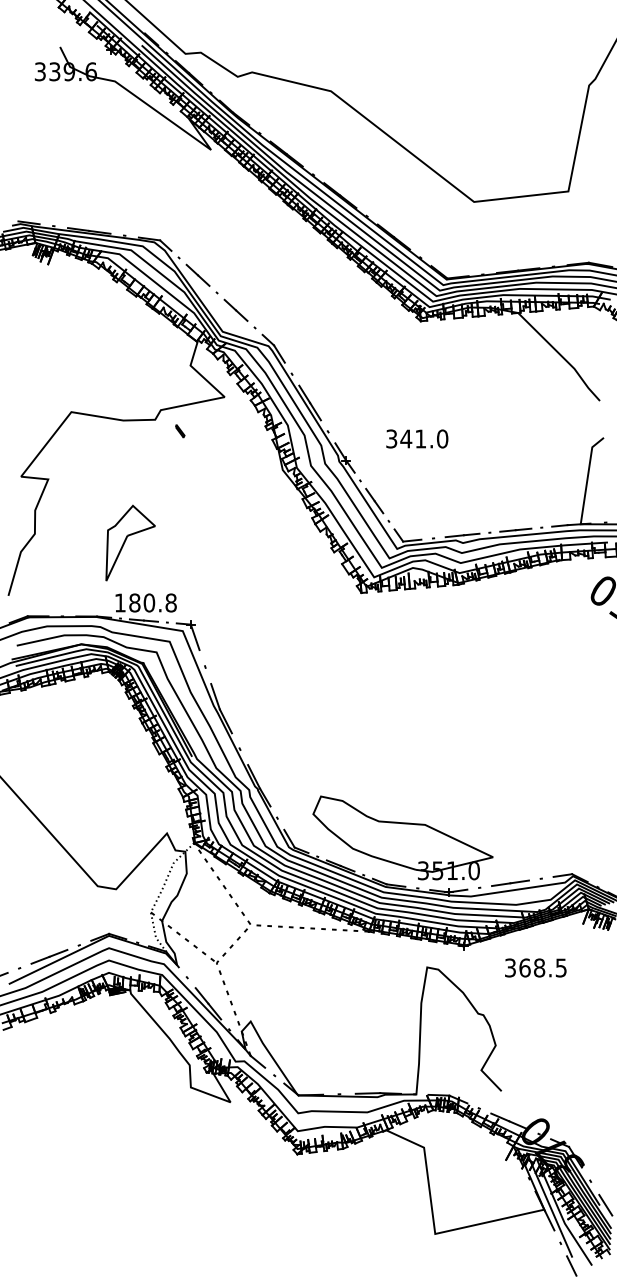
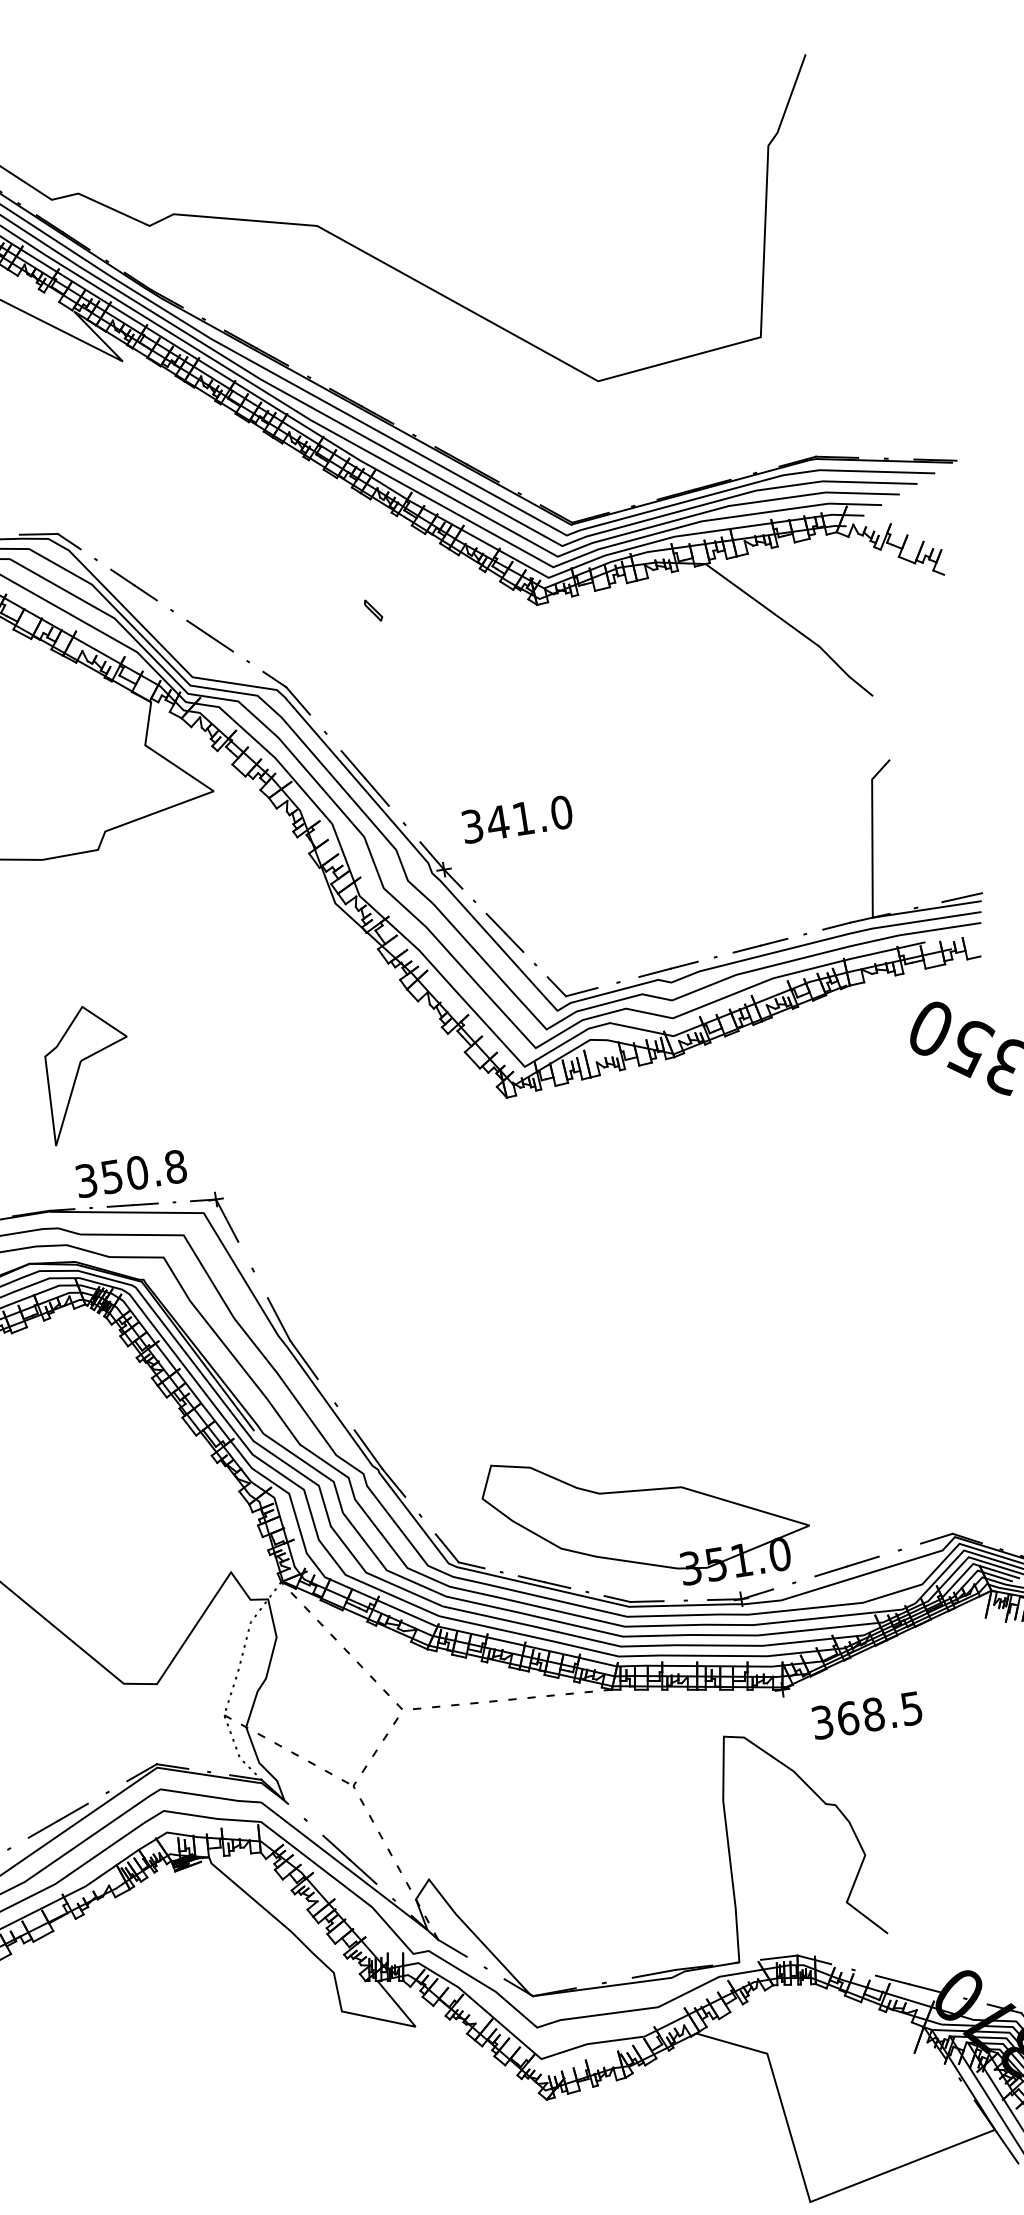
part: (180, 431) -> (374, 610), moved
text: (417, 438) -> (517, 818), moved
text: (127, 602) -> (98, 1177), 180.8 -> 350.8
text: (535, 967) -> (866, 1714), moved

